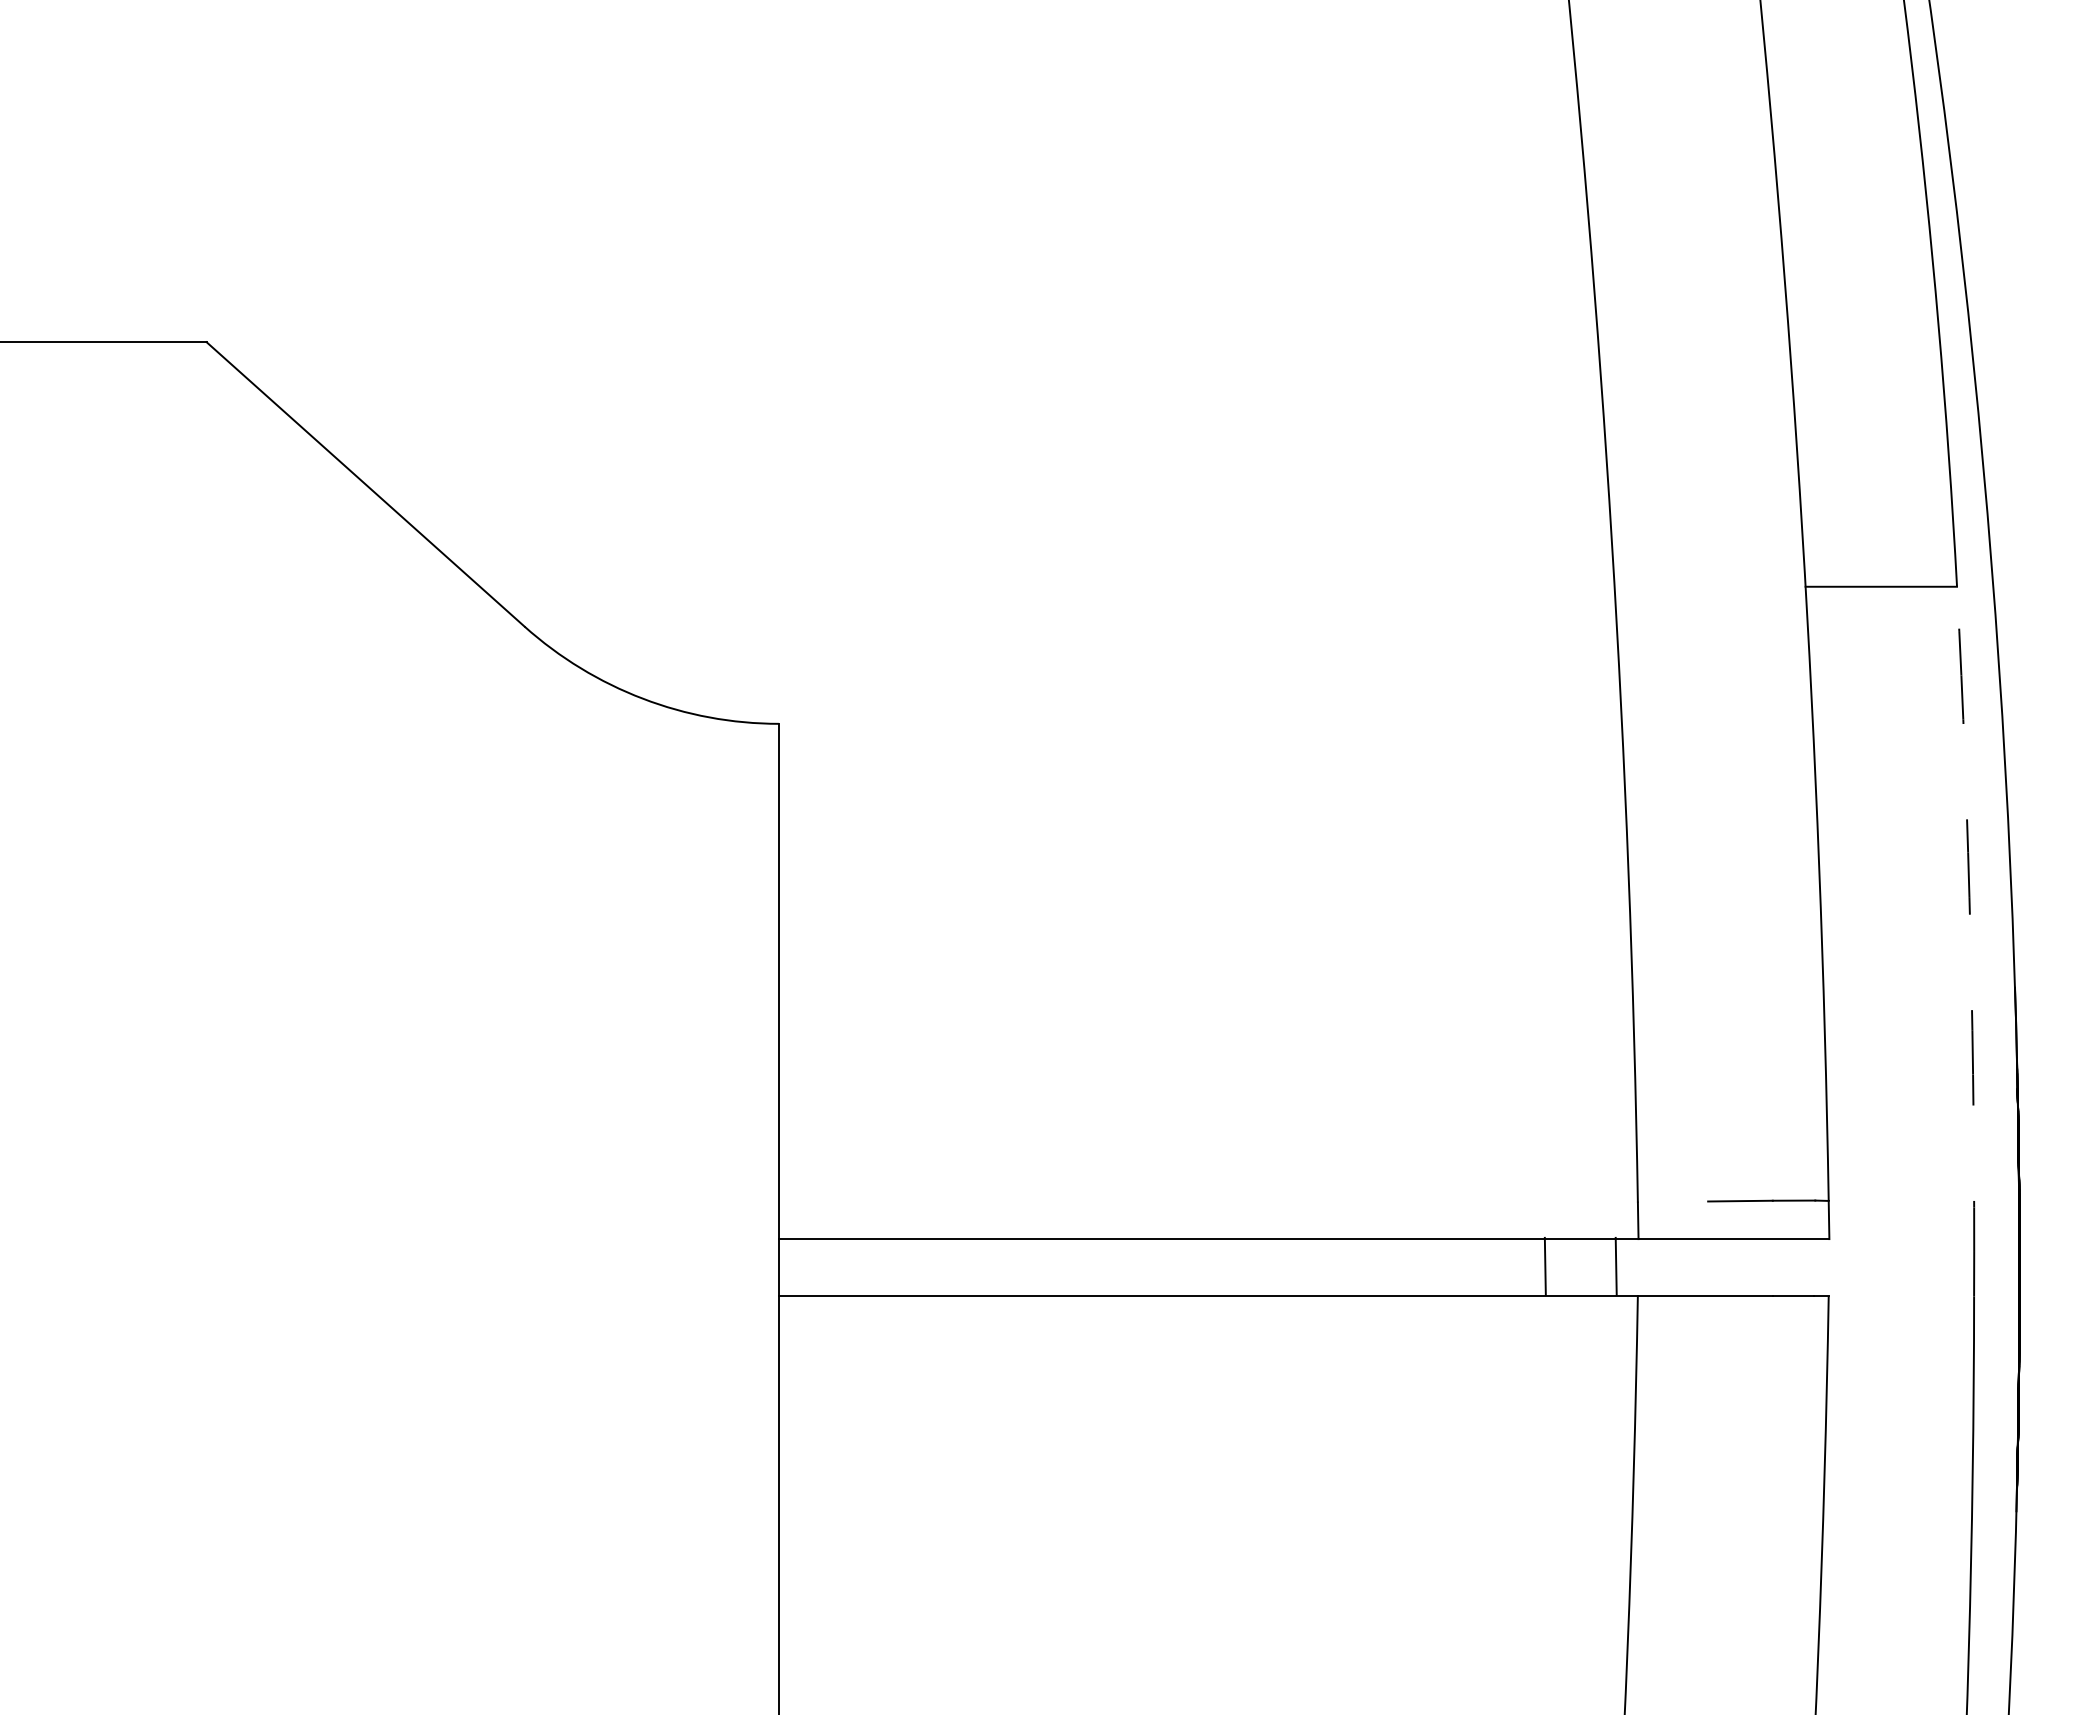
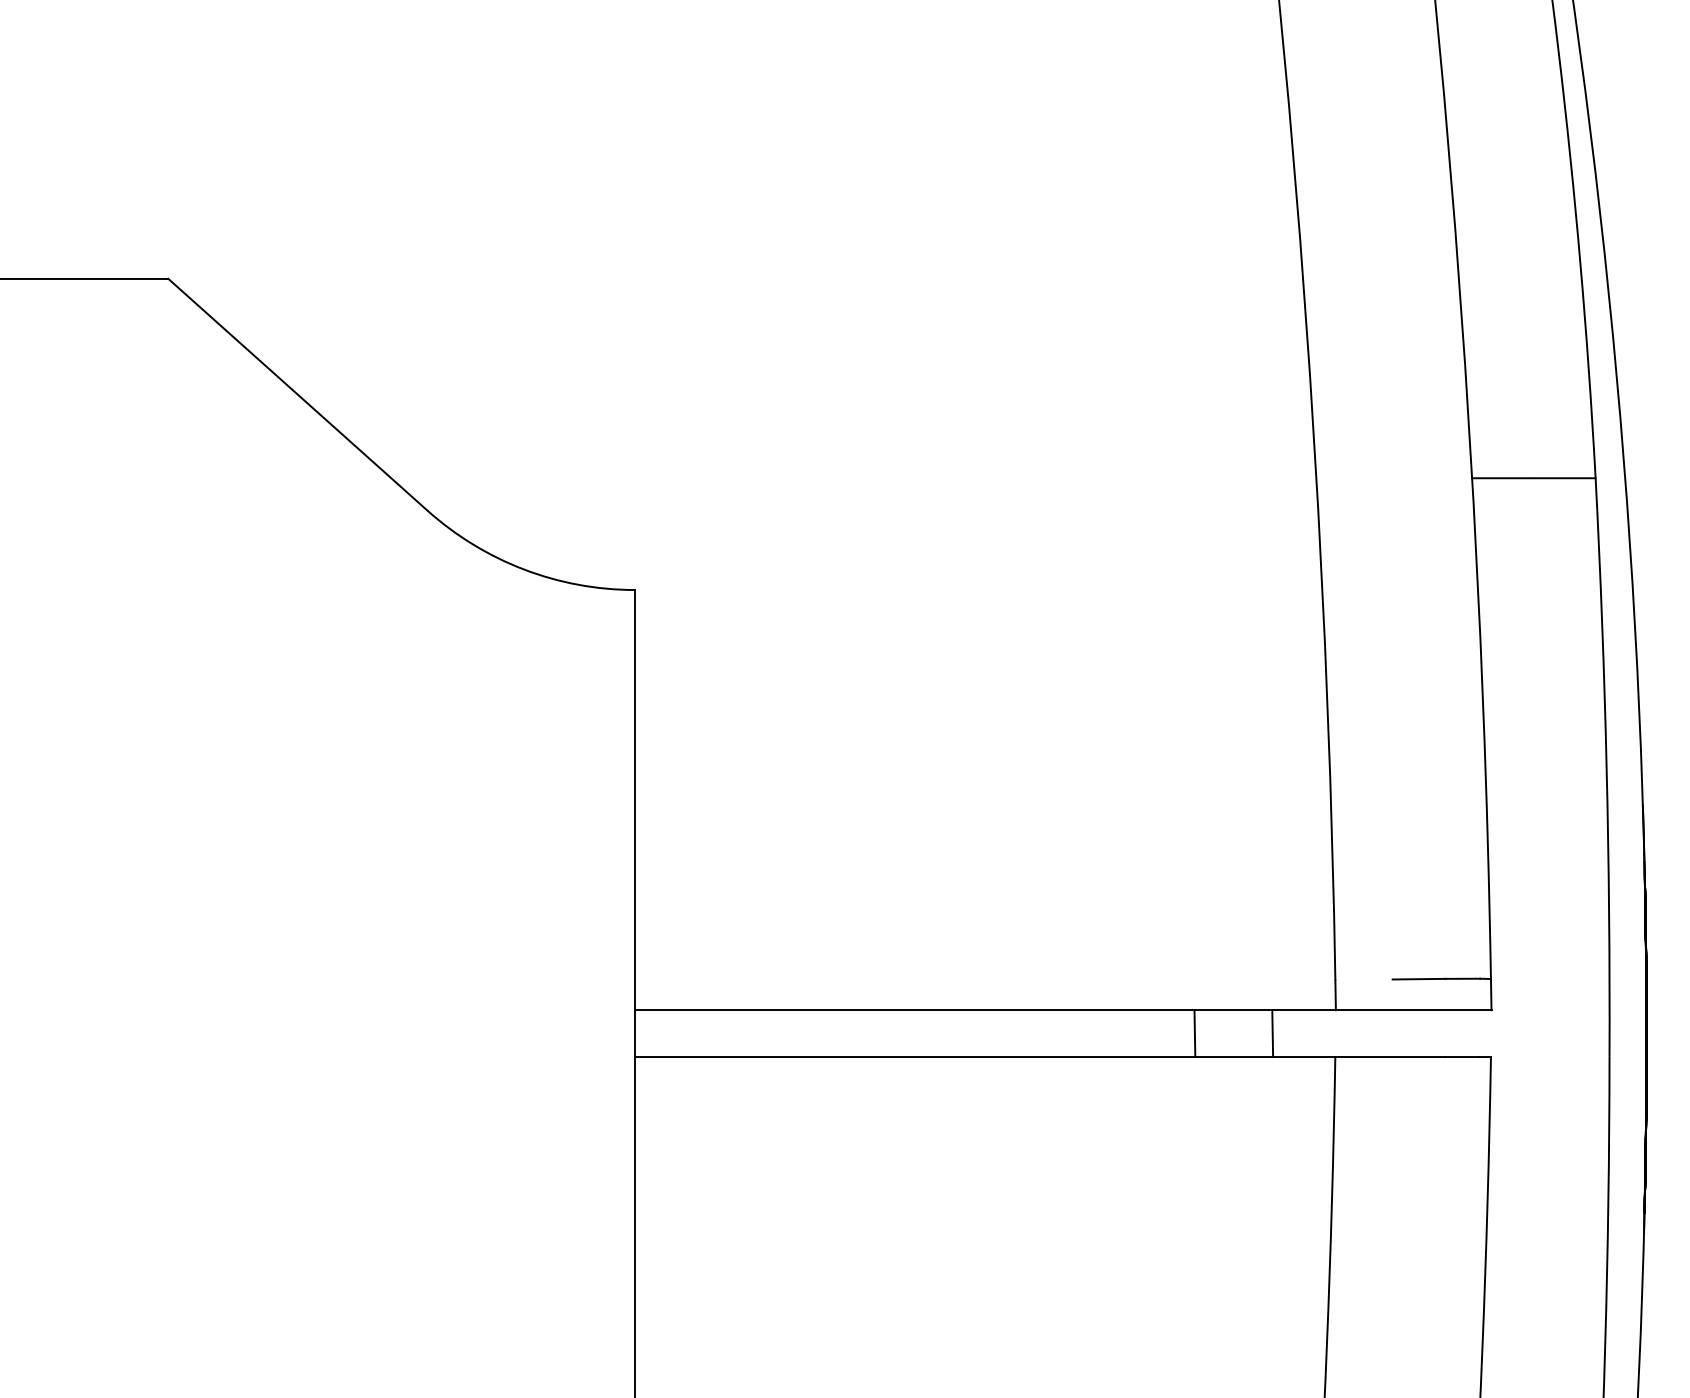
arc: (1970, 941) -> (1606, 767), dashed -> solid
line: (1544, 1266) -> (1194, 1033), moved
line: (1615, 1266) -> (1272, 1033), moved

